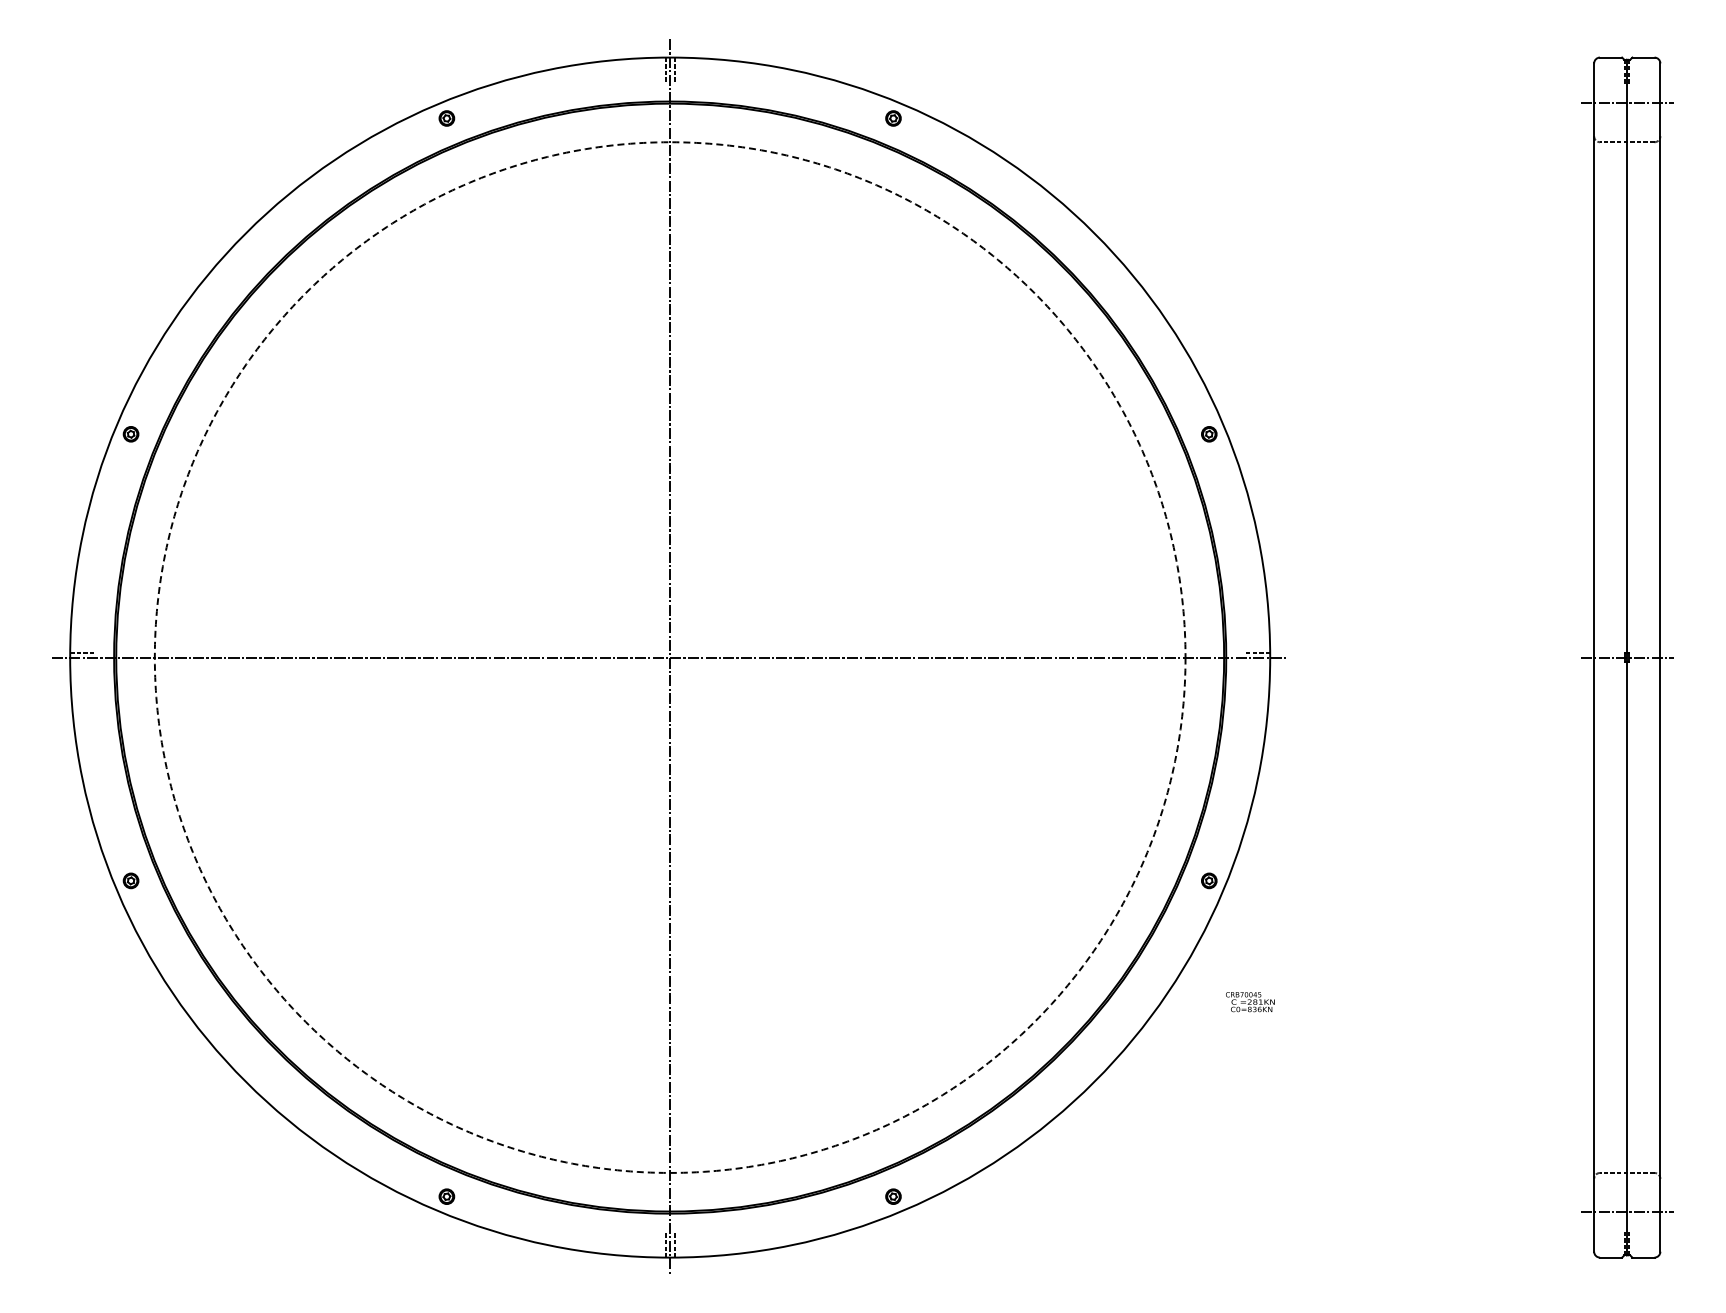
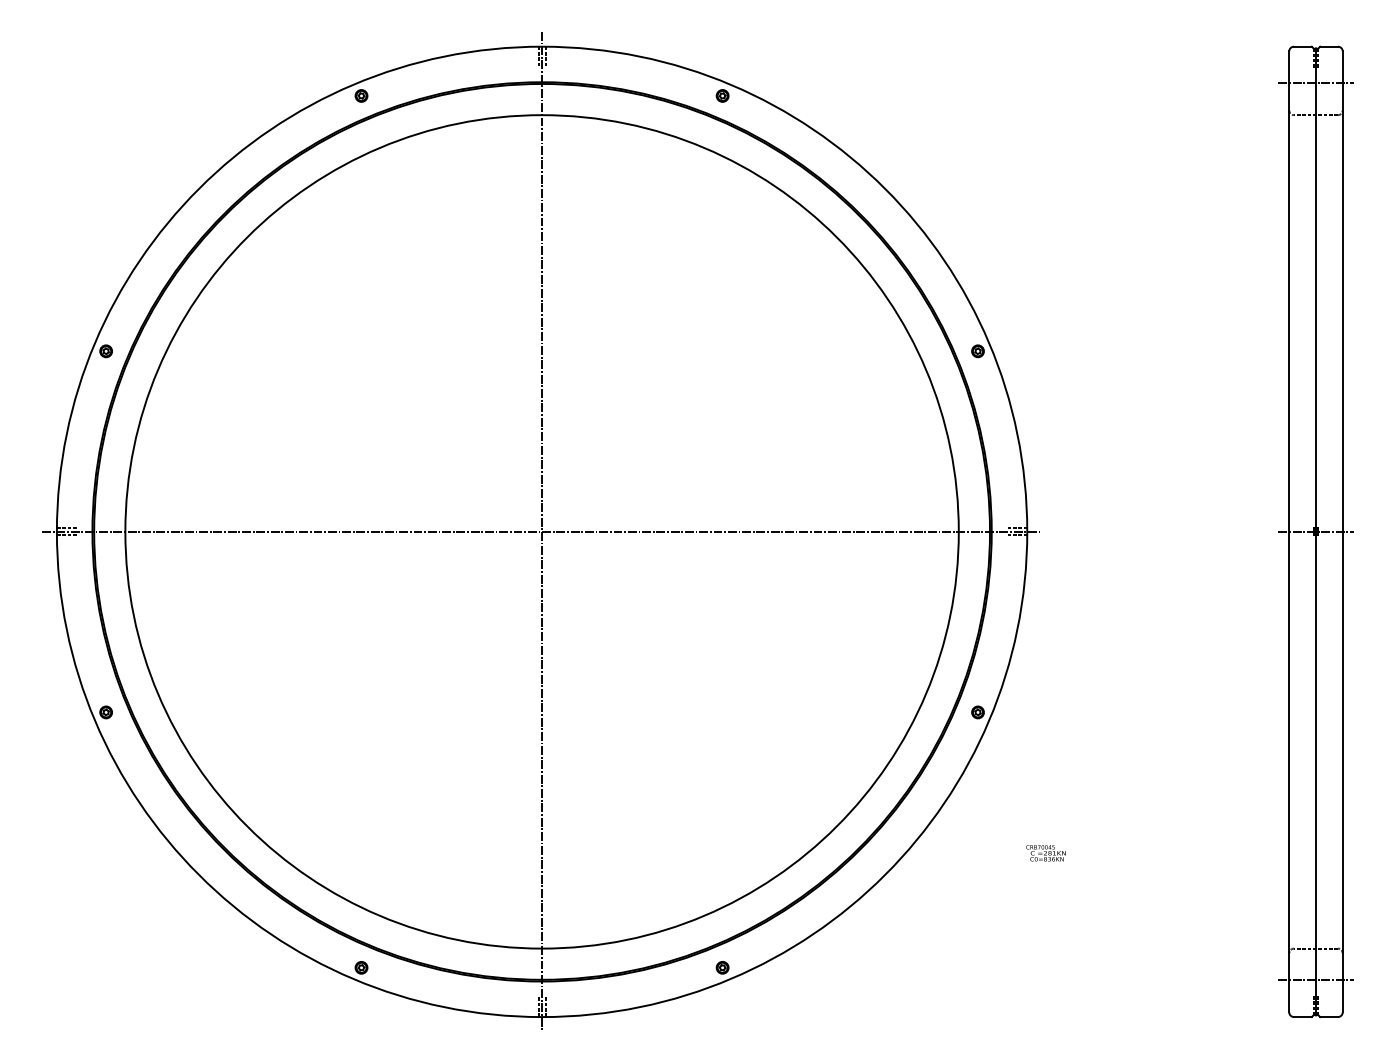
circle: (669, 657) -> (541, 531), dashed -> solid
line: (83, 662) -> (67, 535), added
line: (1257, 662) -> (1016, 535), added
text: (1250, 1002) -> (1046, 853), moved

